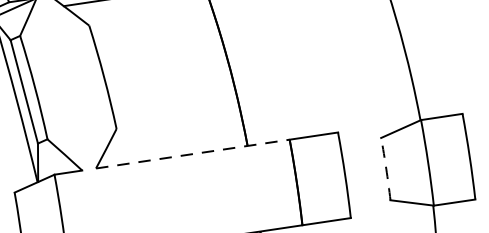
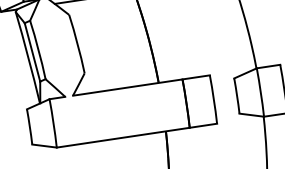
line: (194, 153) -> (128, 87), dashed -> solid
arc: (386, 169) -> (237, 96), dashed -> solid

